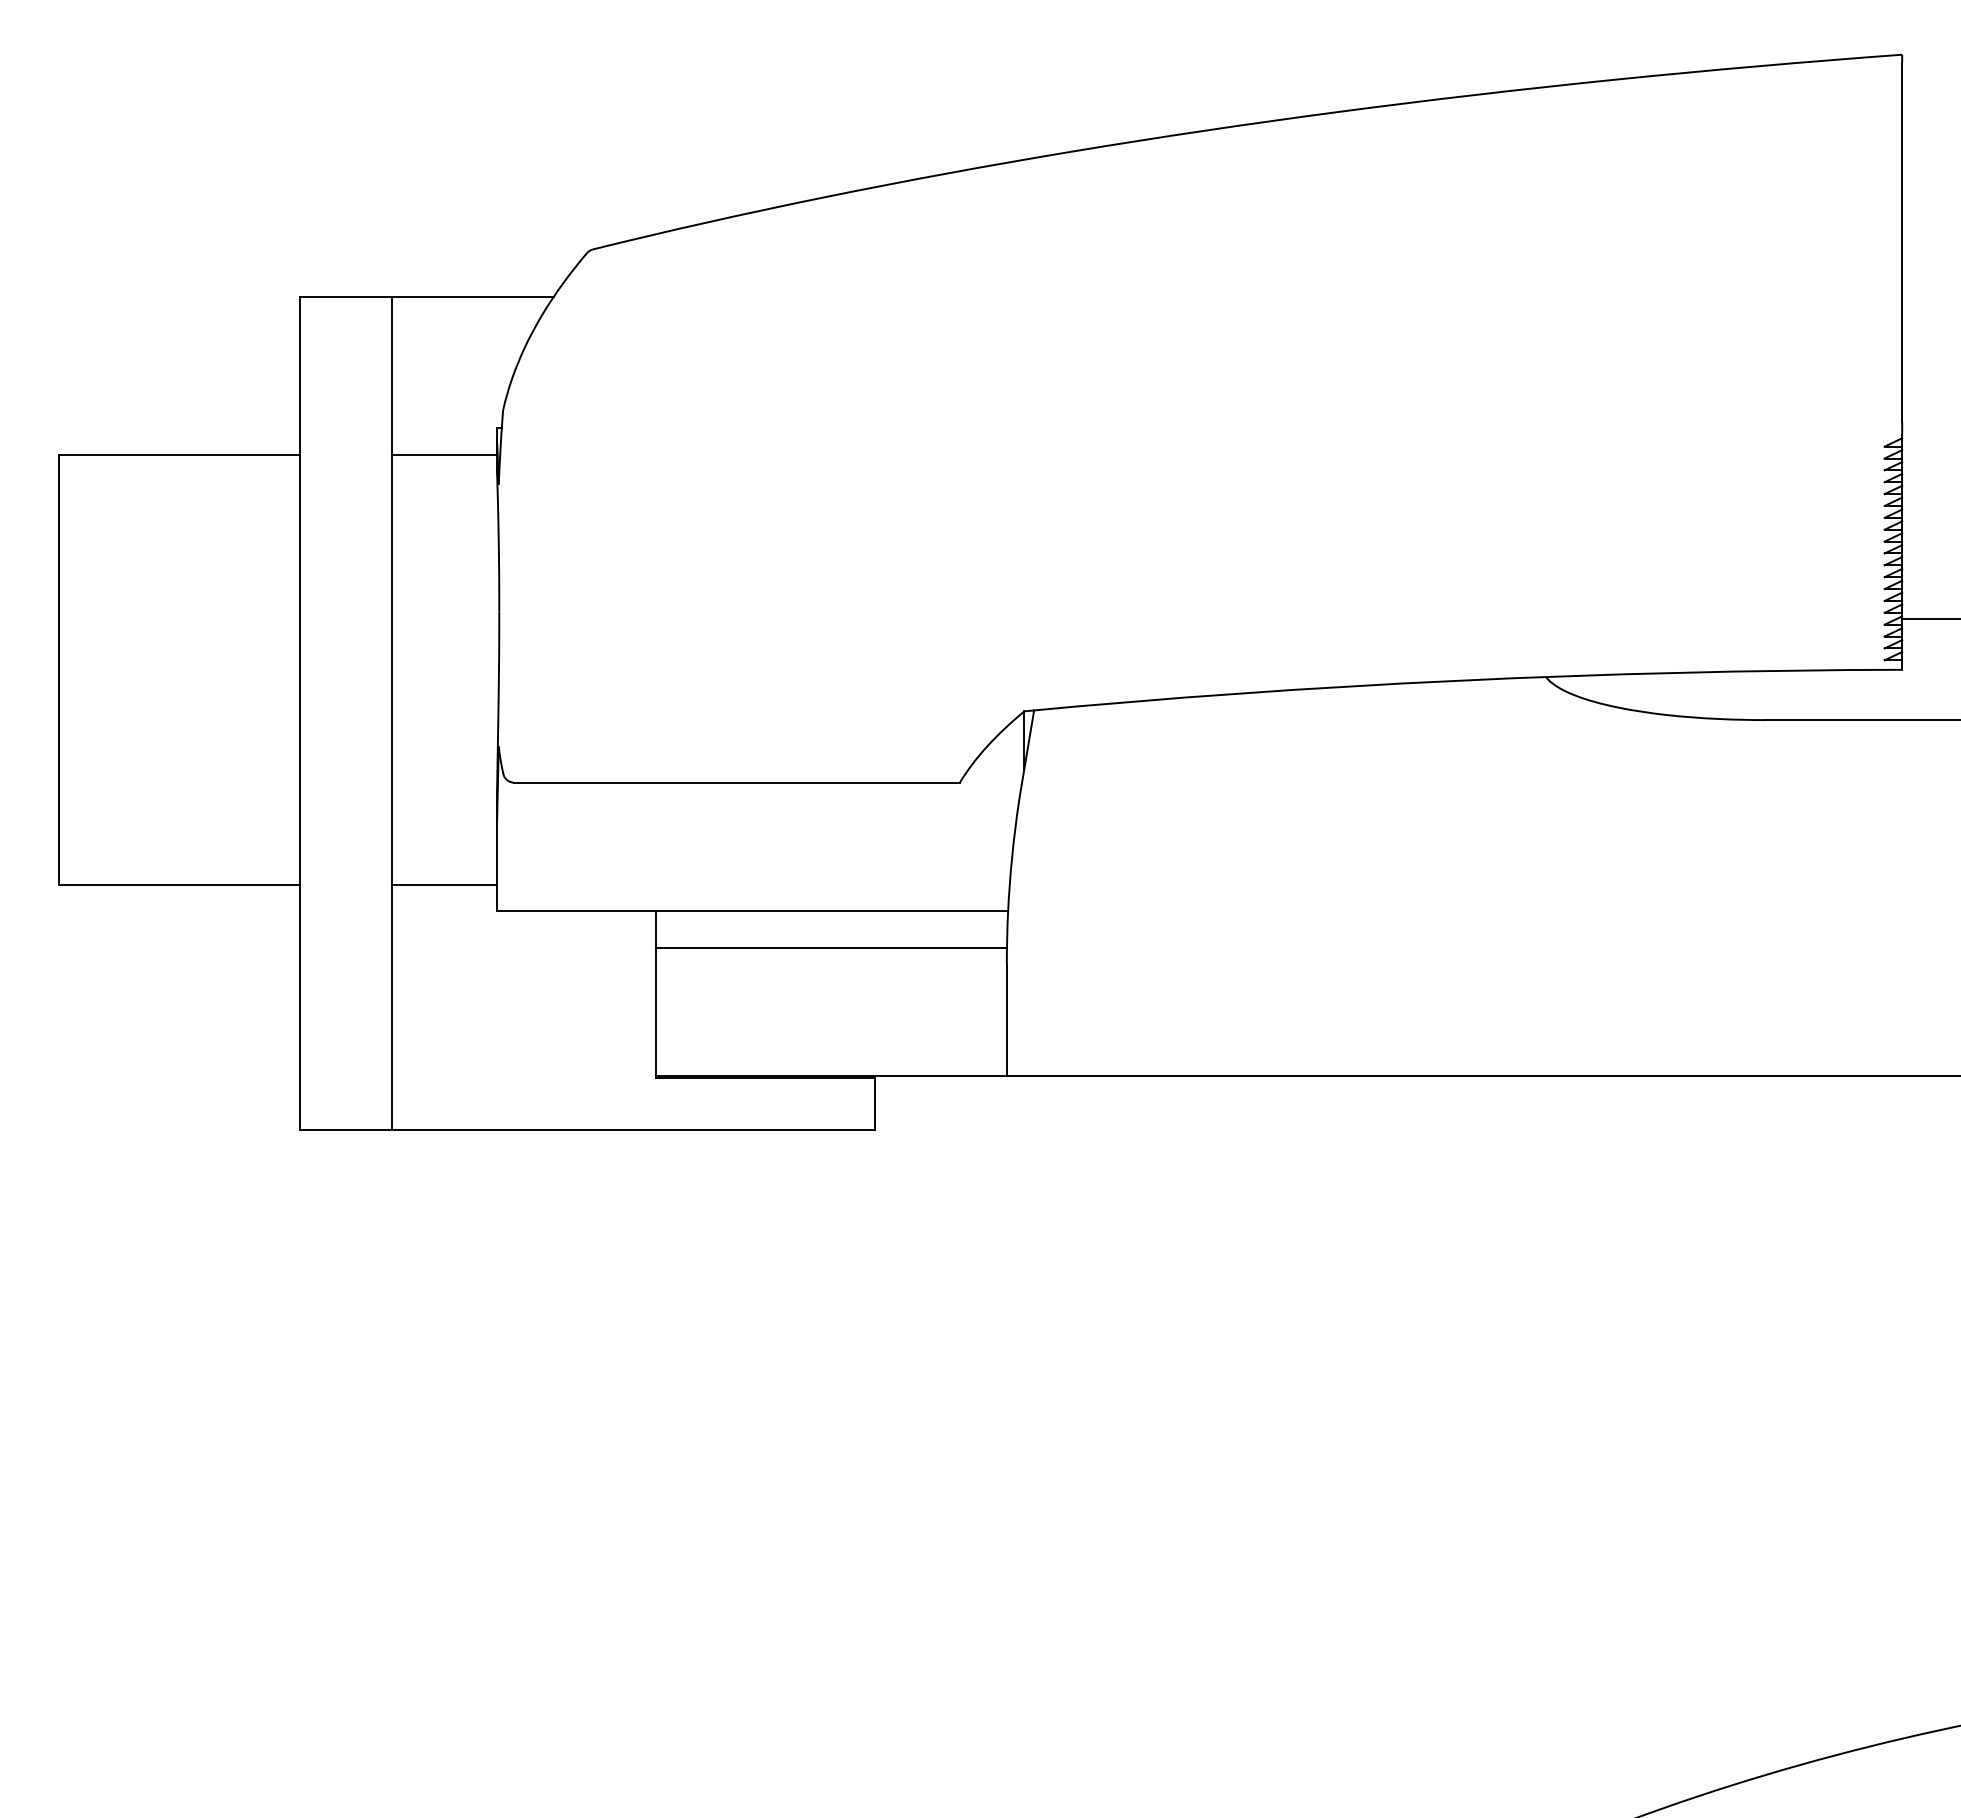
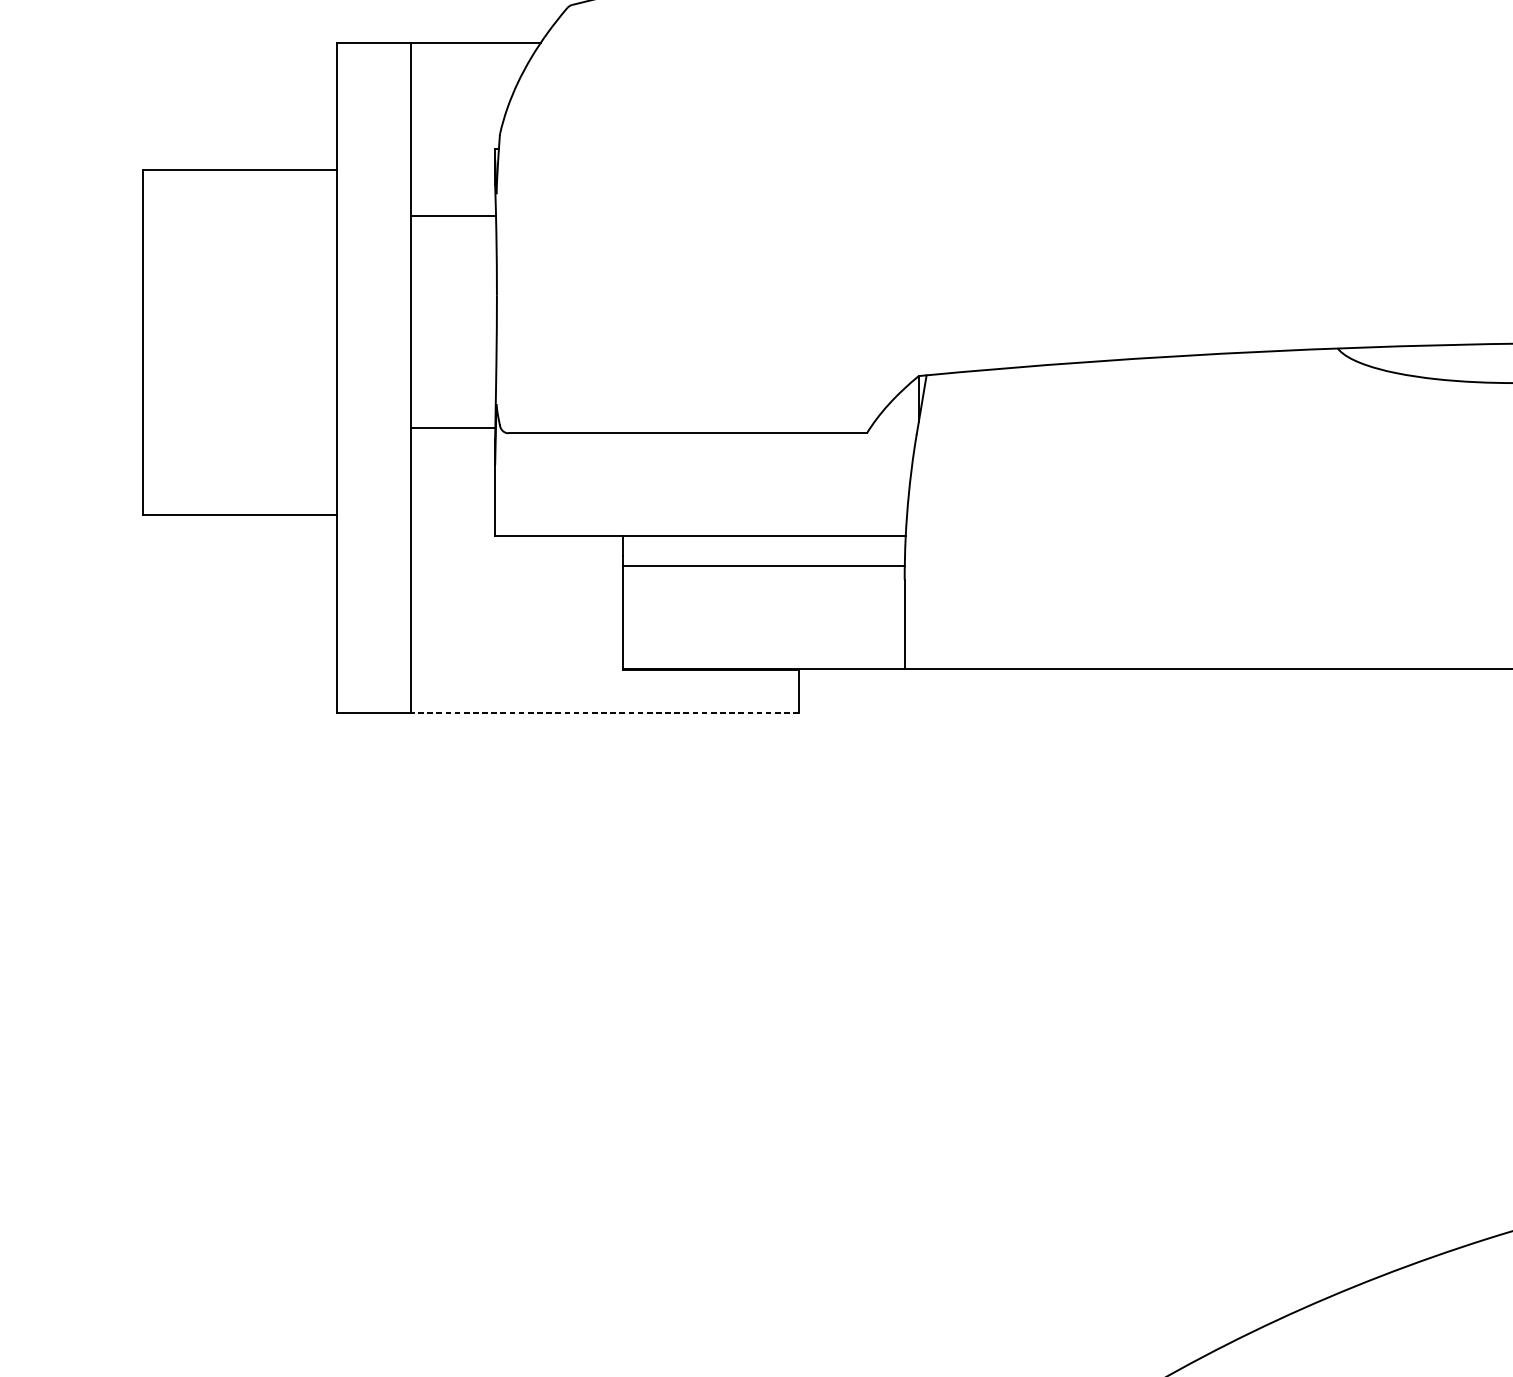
line: (444, 454) -> (452, 215), moved
line: (444, 884) -> (452, 427), moved
line: (633, 1130) -> (604, 712), solid -> dashed

